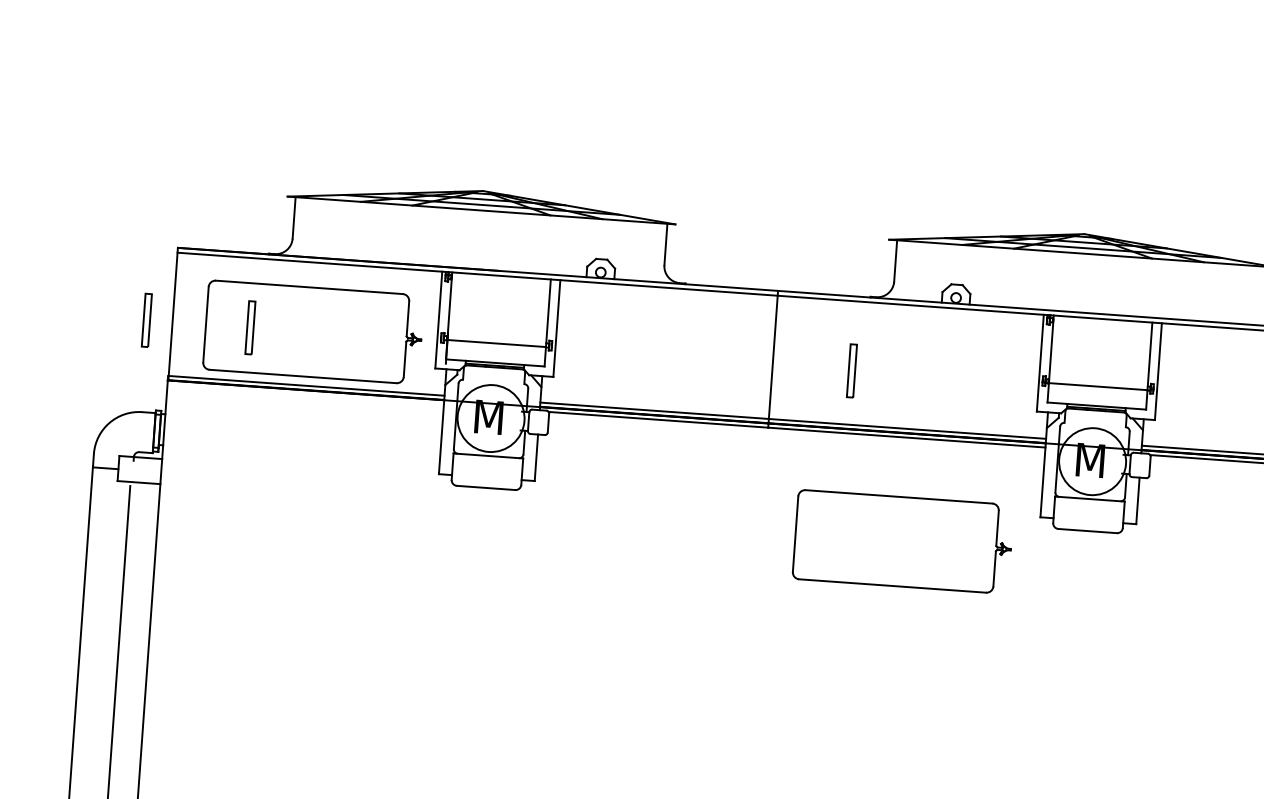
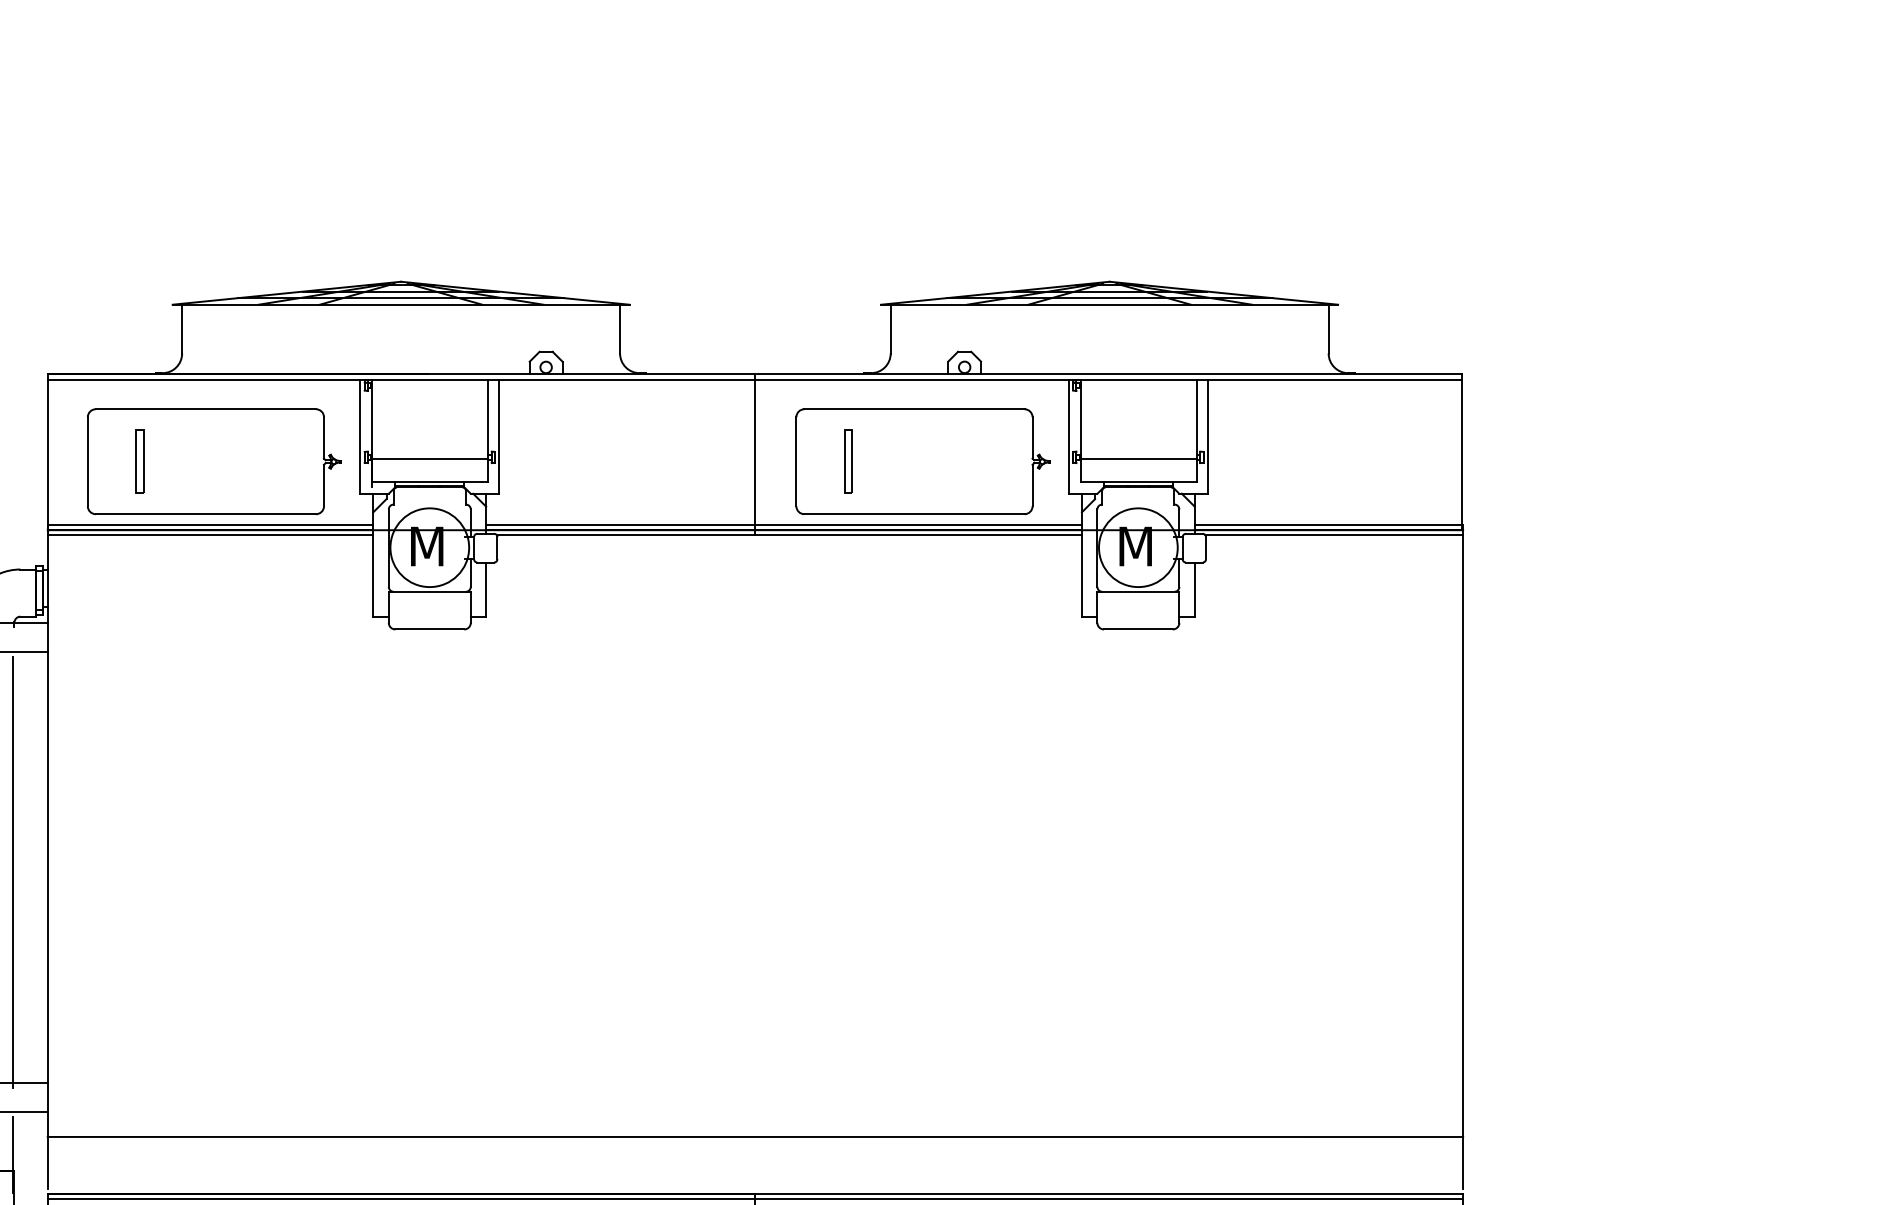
part: (146, 320) -> (17, 461), removed
line: (305, 394) -> (210, 535), added
part: (902, 541) -> (922, 461), moved

